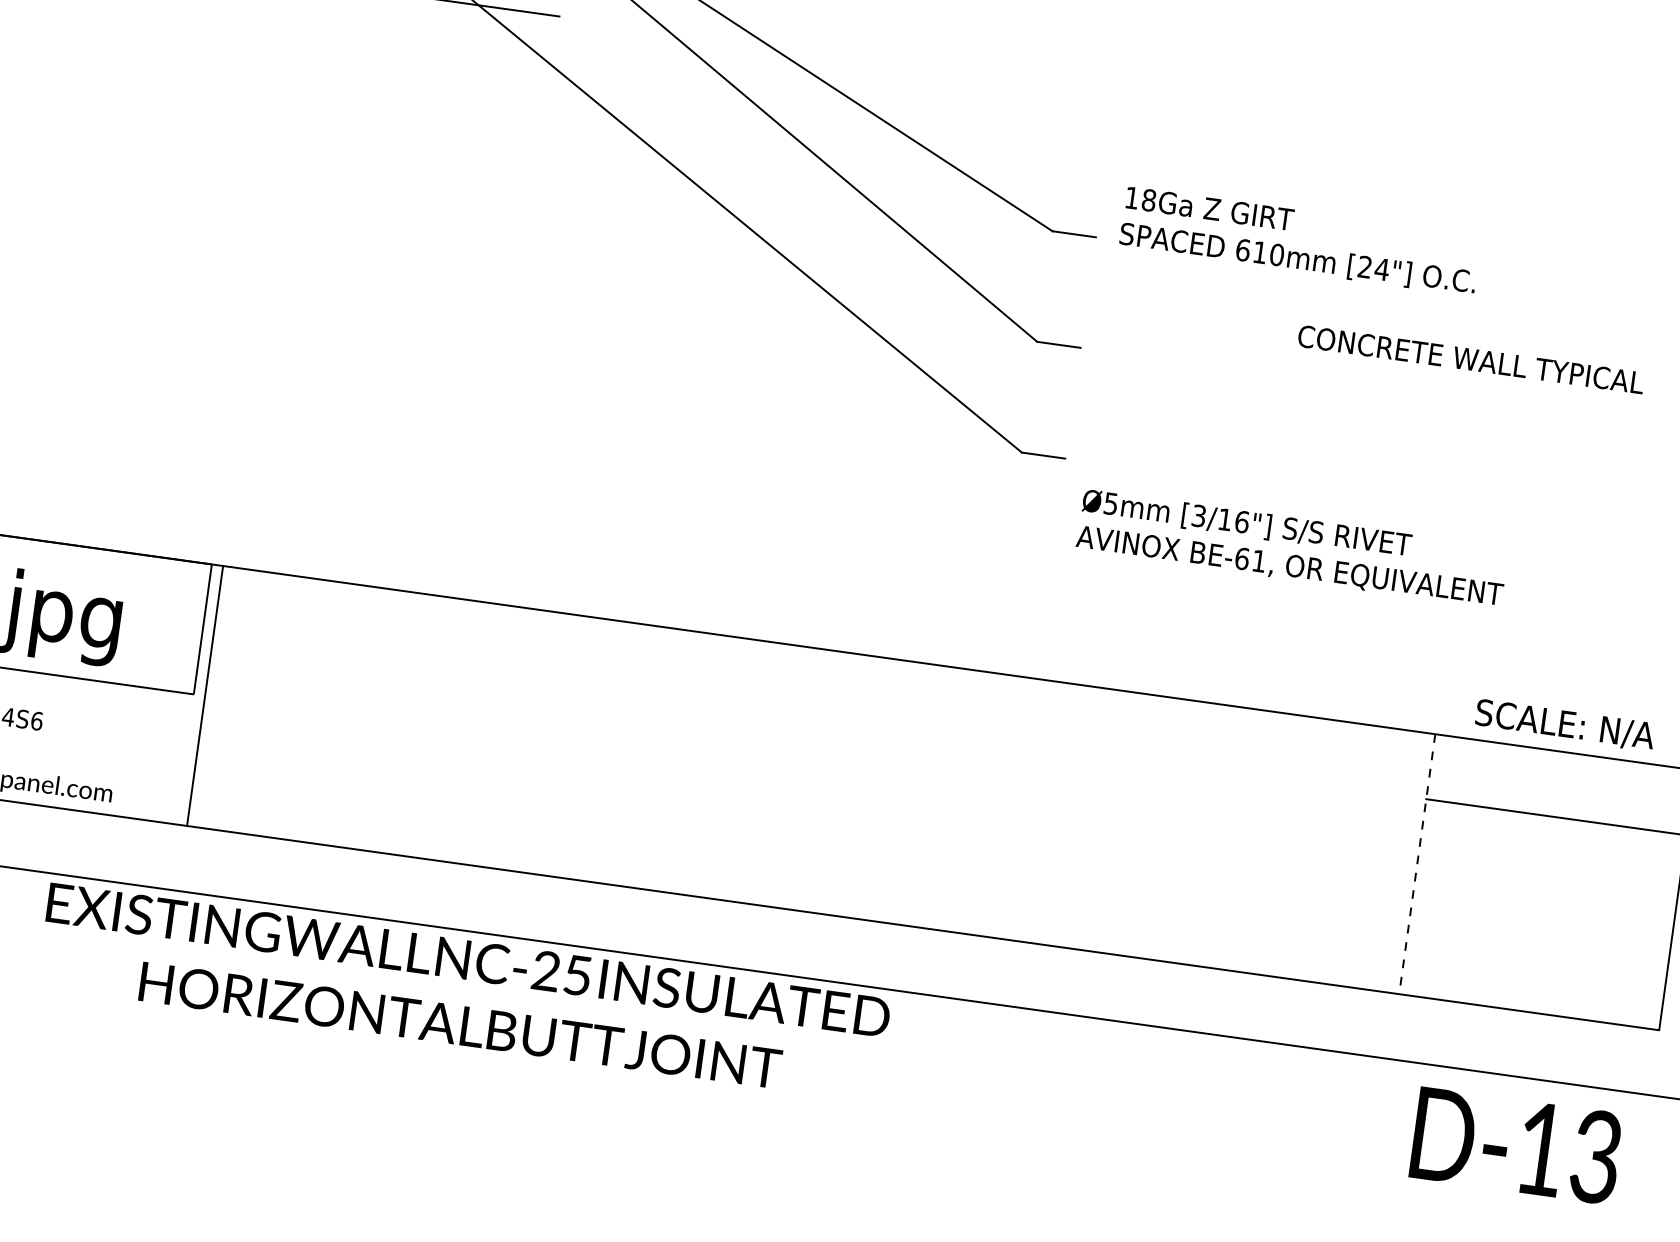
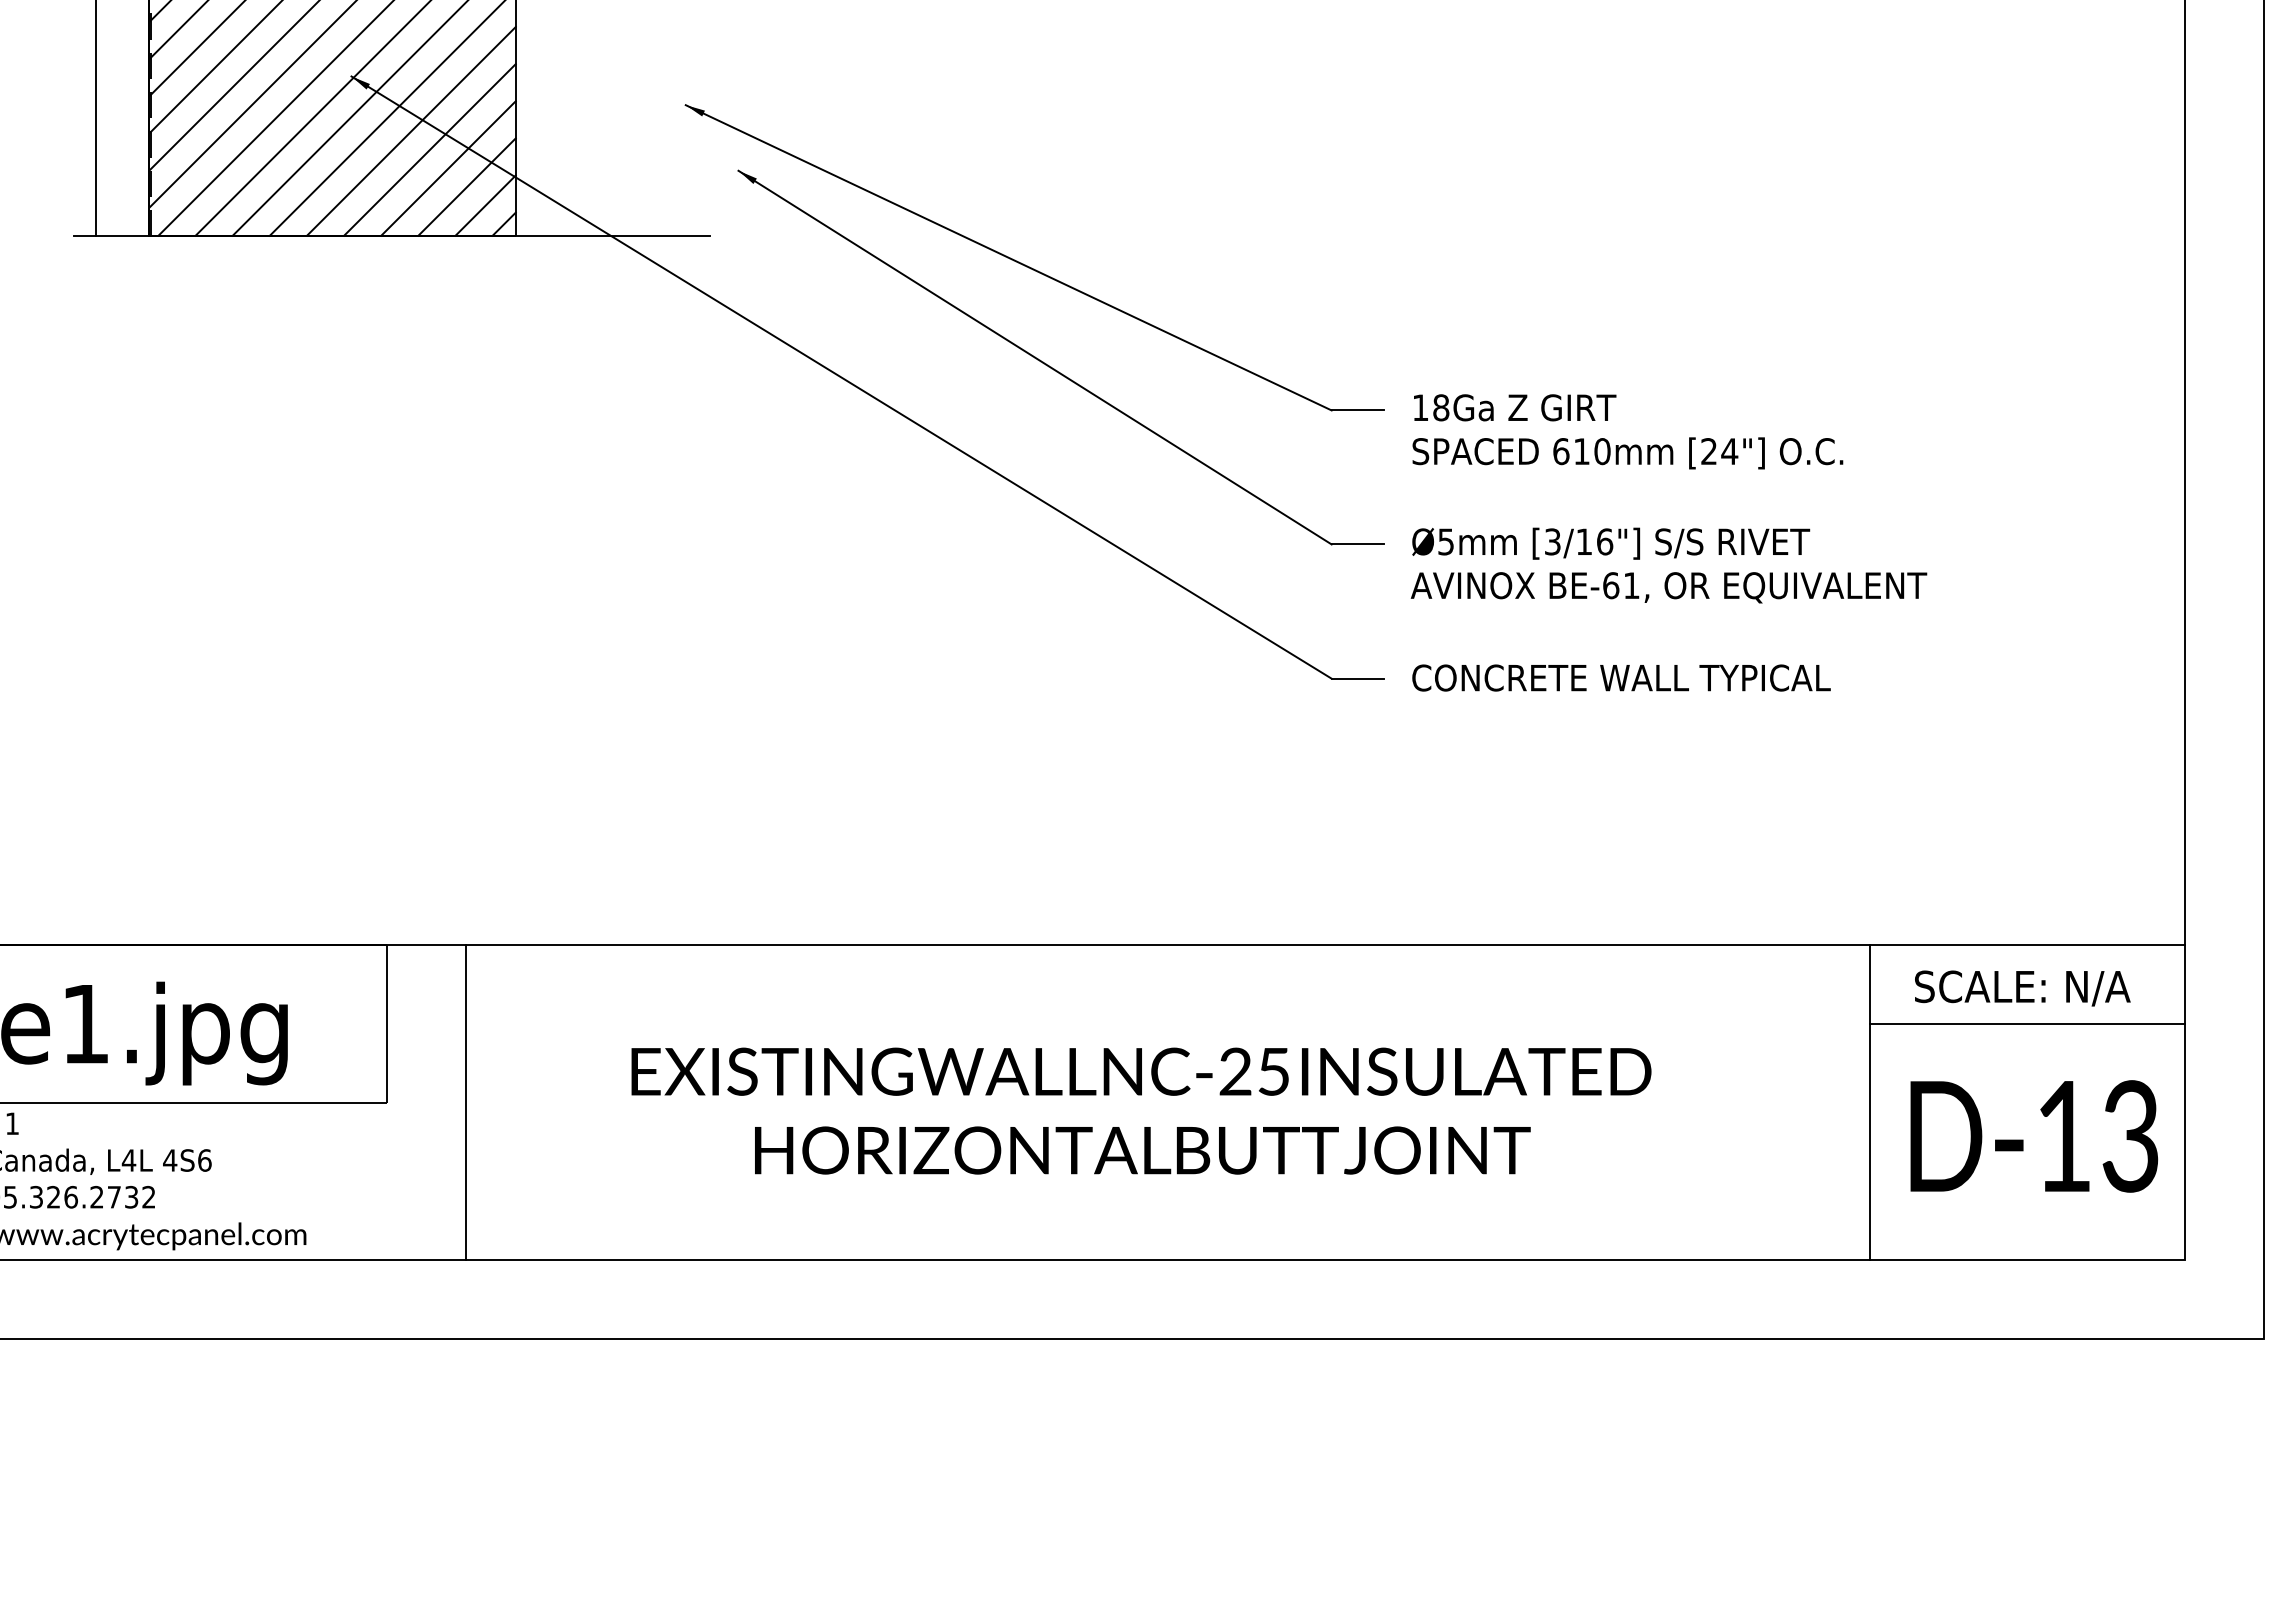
text: (1300, 241) -> (1627, 431), moved
text: (1471, 359) -> (1621, 677), moved
text: (1291, 548) -> (1668, 565), moved
line: (205, 695) -> (465, 1102), moved
text: (1565, 725) -> (2022, 988), moved
line: (1417, 863) -> (1869, 1102), dashed -> solid
text: (464, 992) -> (1141, 1110), moved
text: (1516, 1145) -> (2034, 1136), moved

